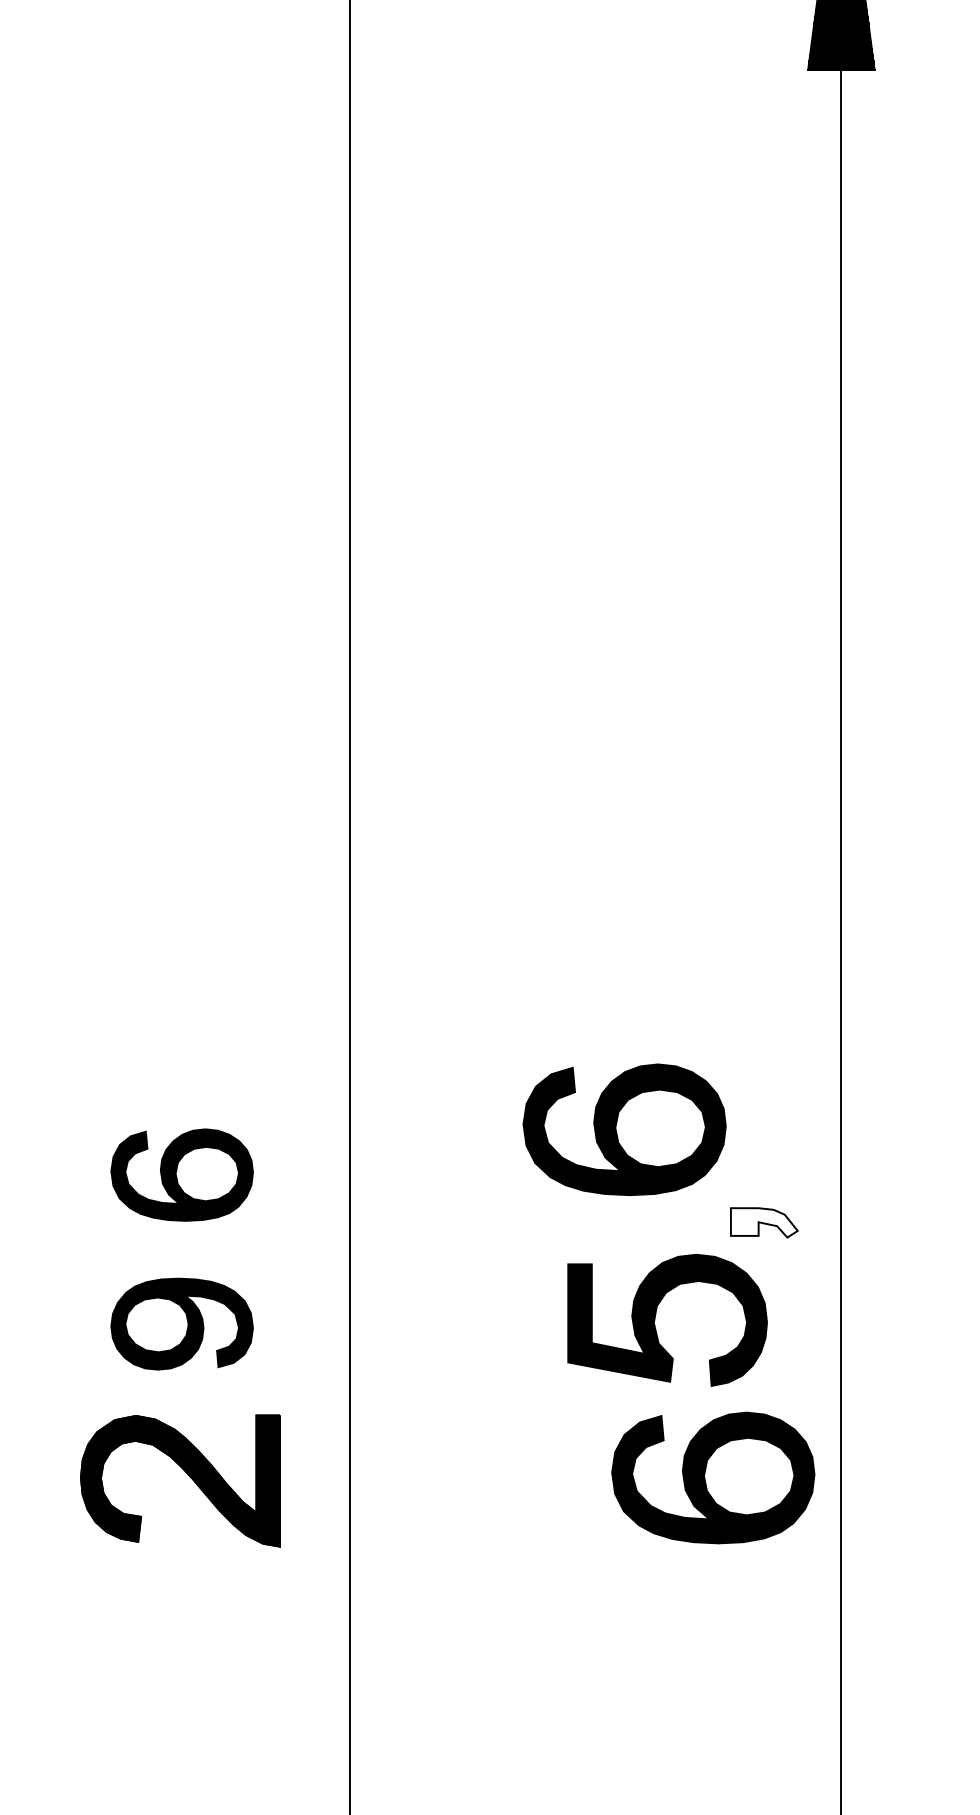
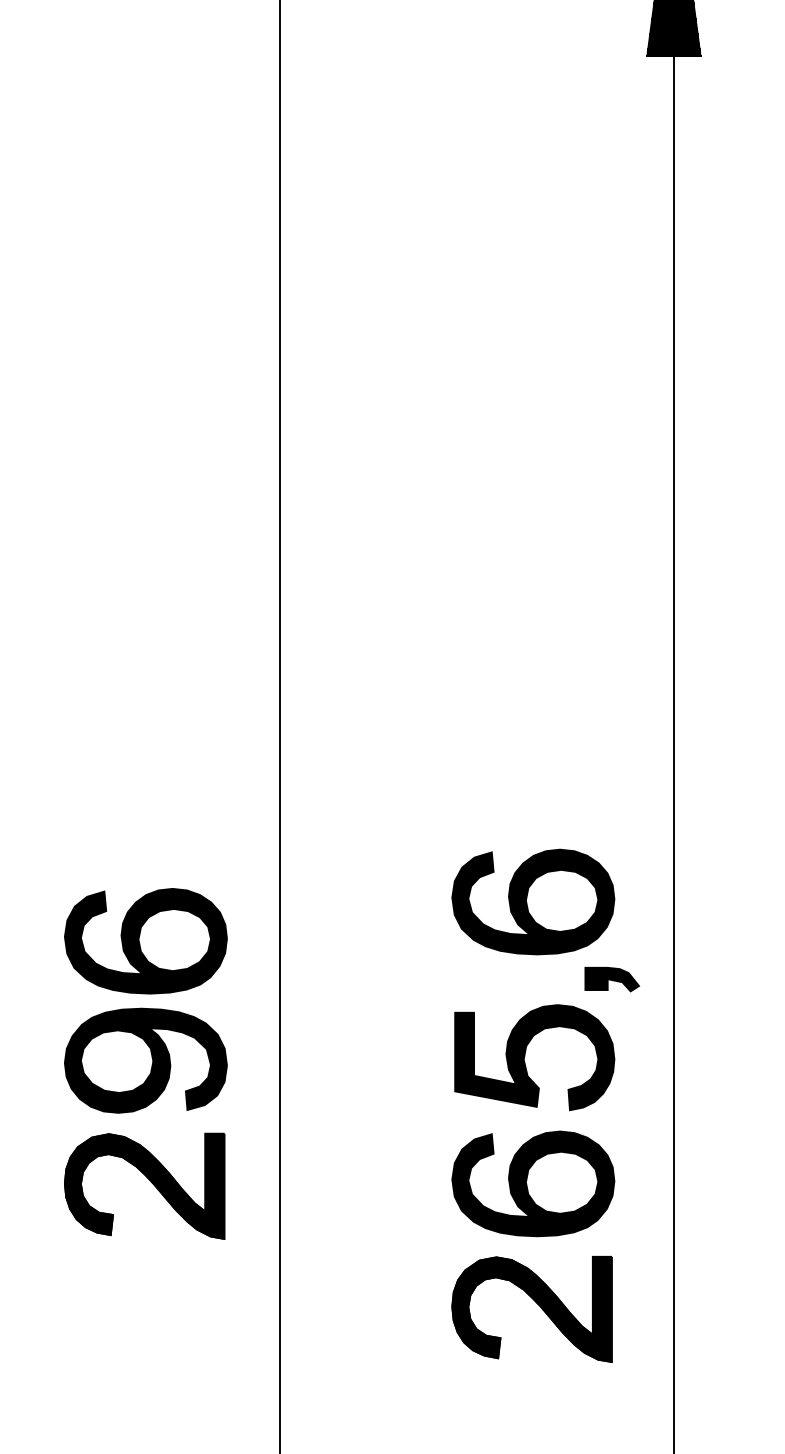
part: (624, 1129) -> (533, 901), moved
part: (181, 1175) -> (145, 941), size x1.43
fill: (763, 1222) -> (611, 979), added
part: (181, 1323) -> (145, 1060), size x1.43
part: (713, 1477) -> (533, 1183), moved
part: (669, 1627) -> (536, 1303), added

